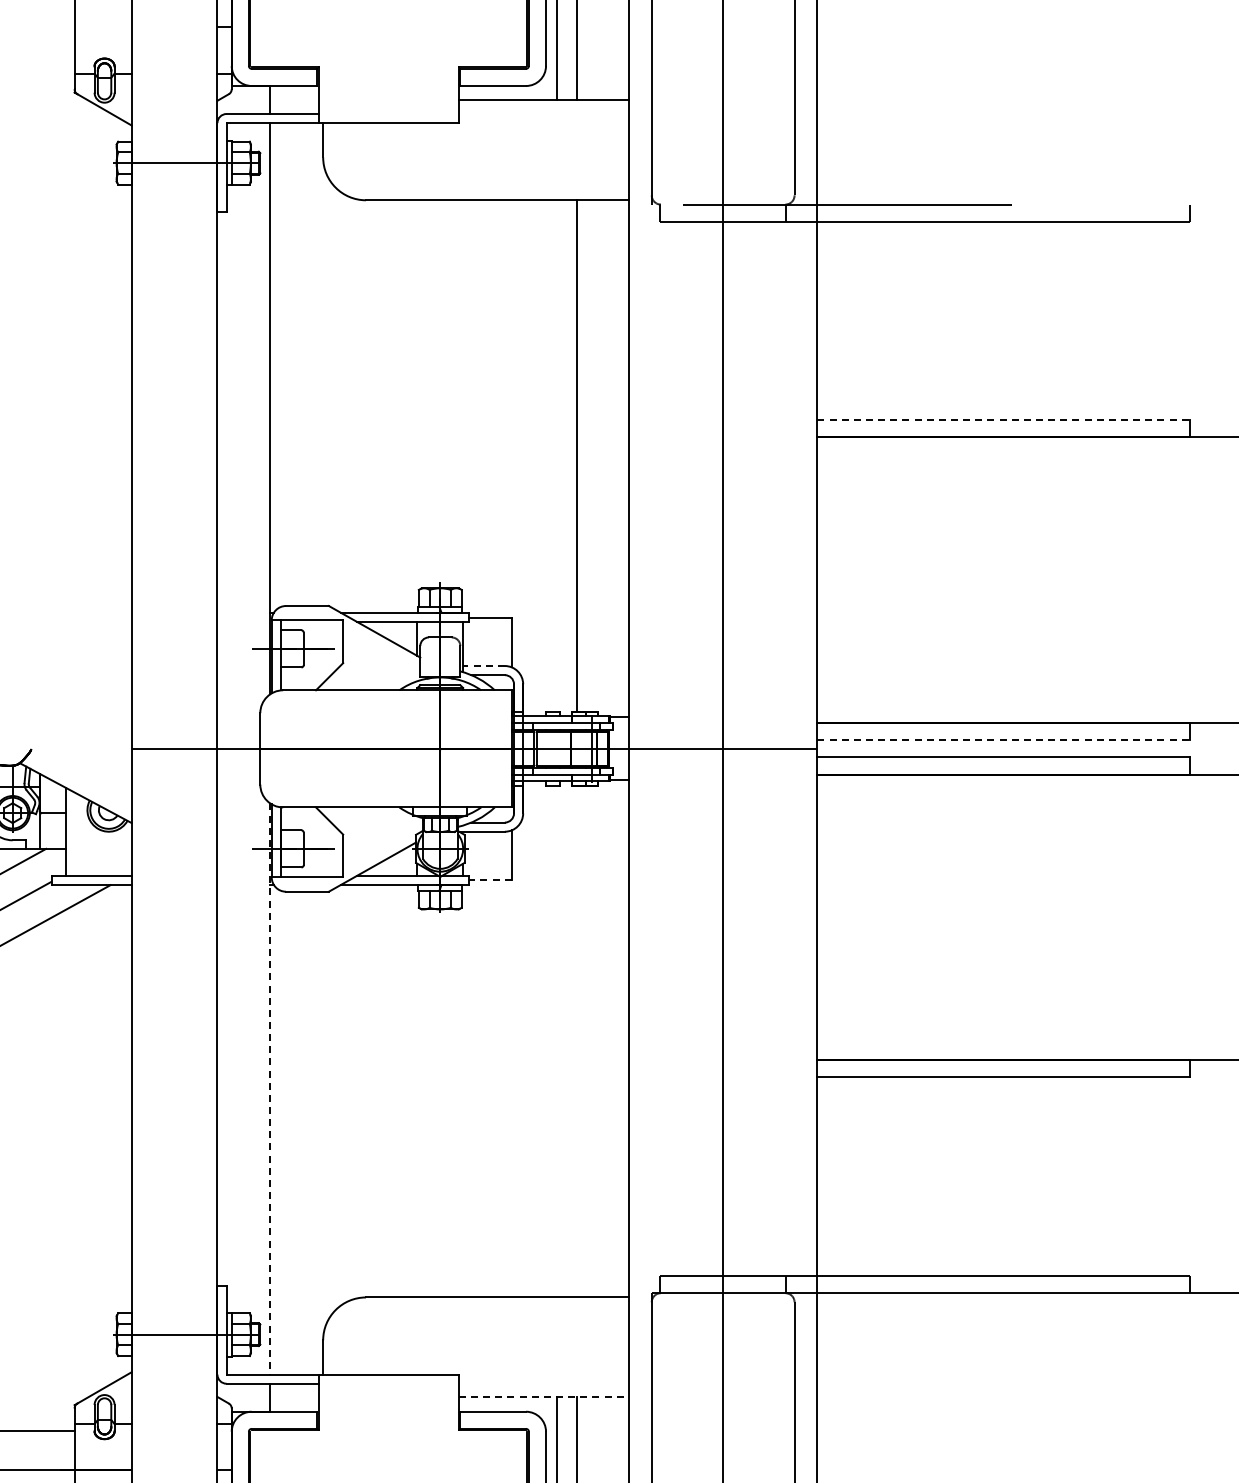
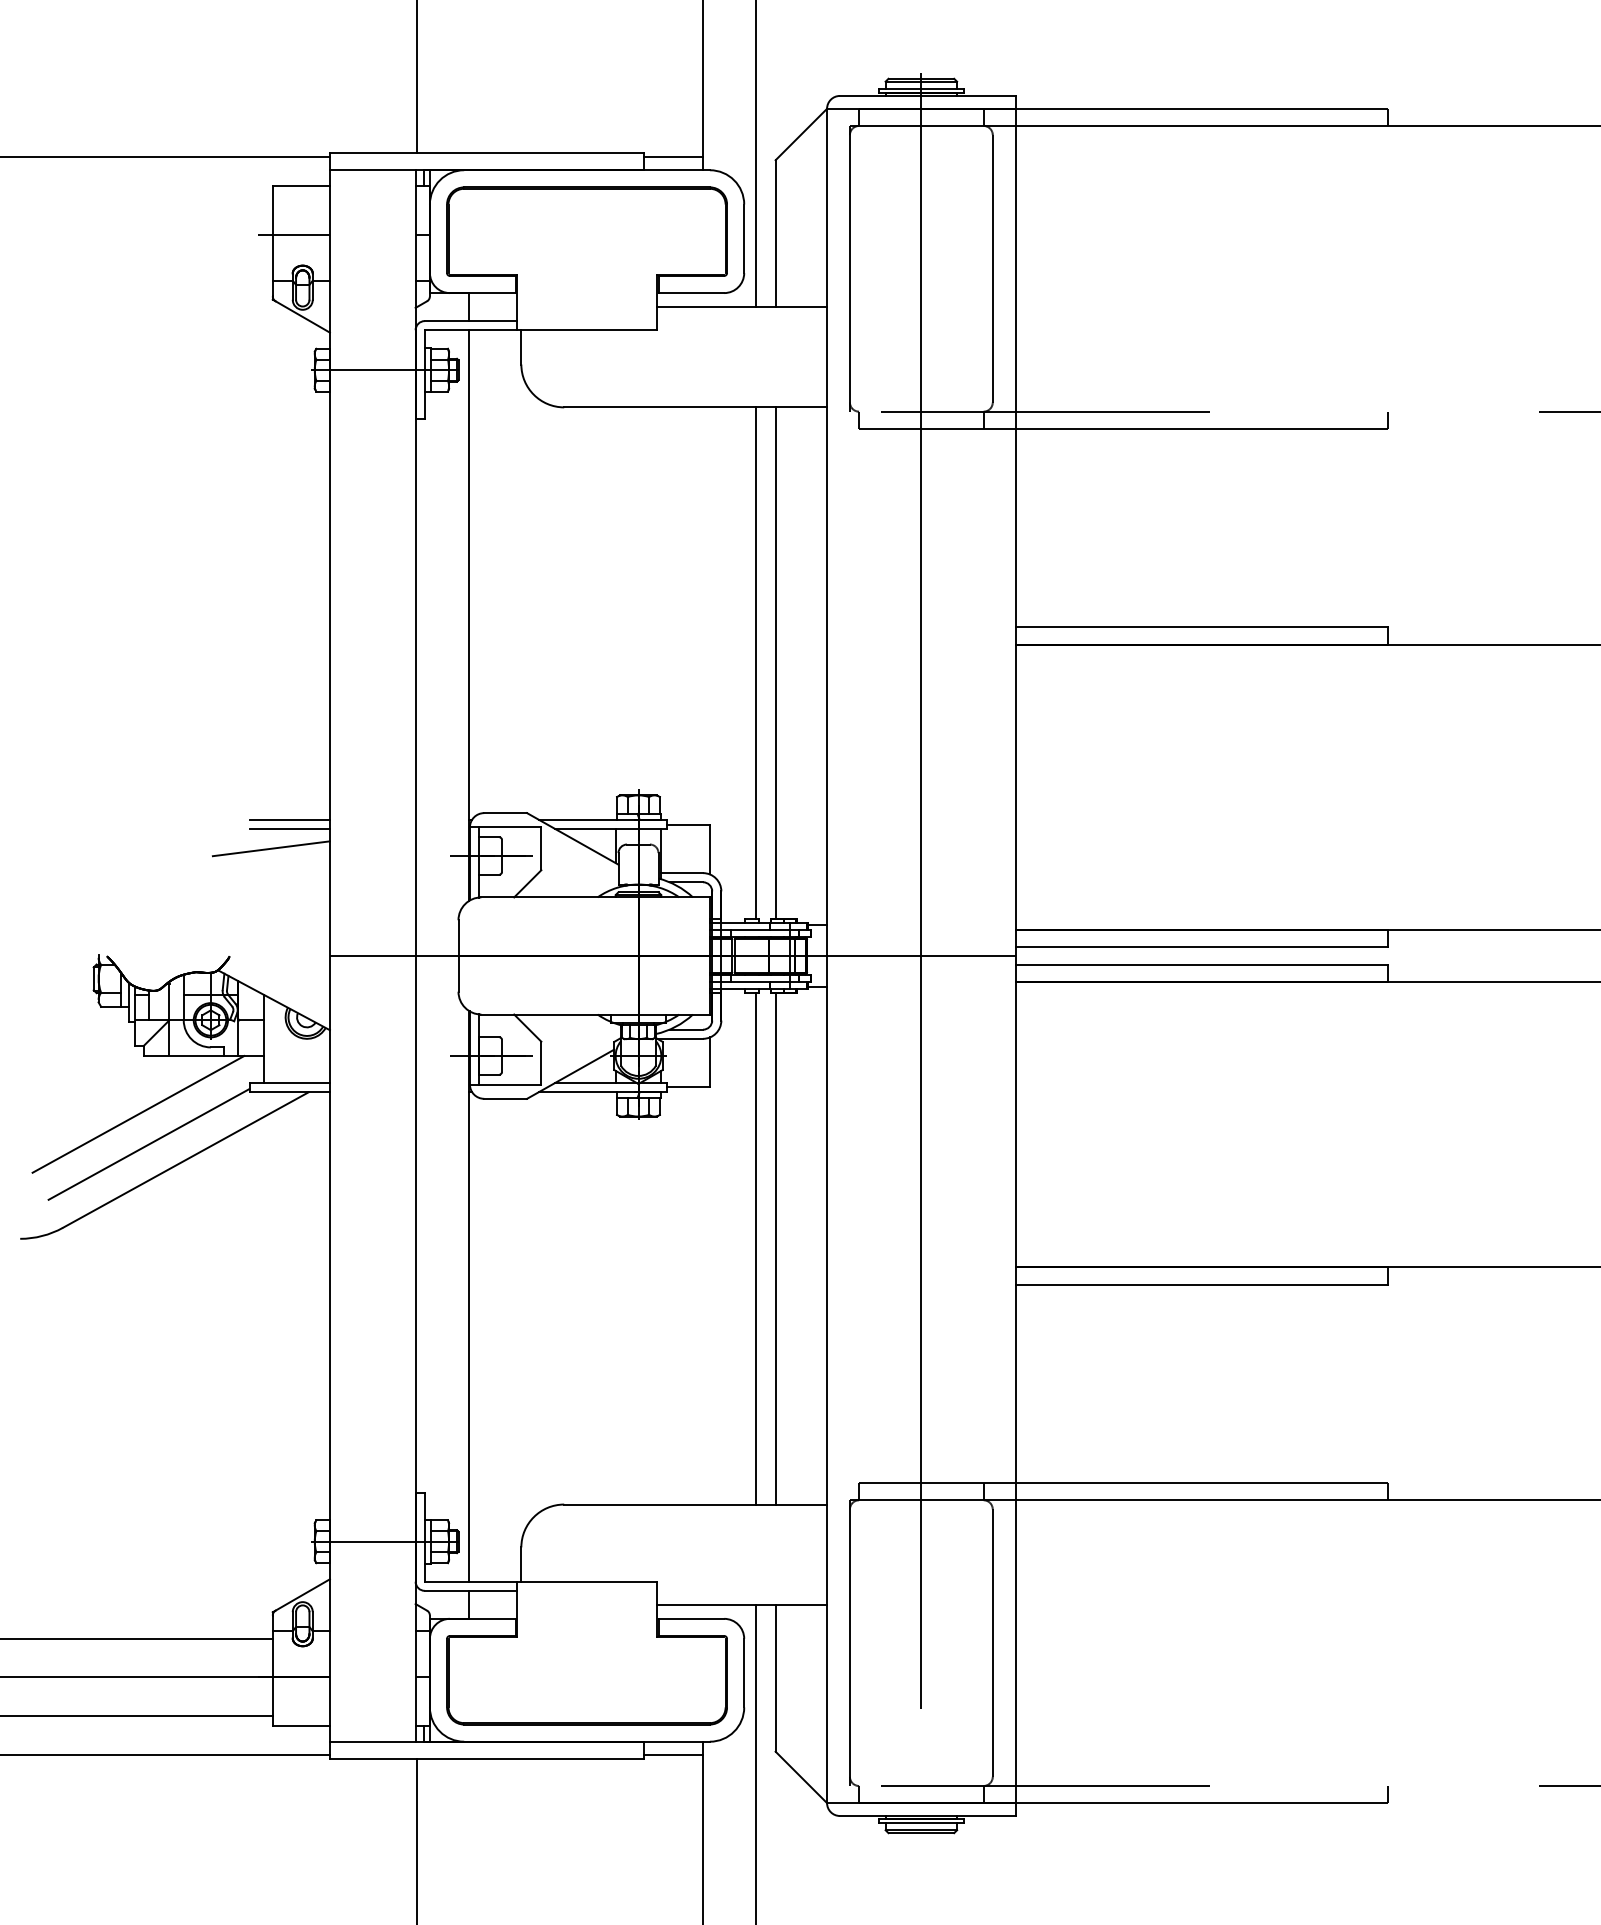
line: (95, 27) -> (293, 234), added
line: (1004, 420) -> (1202, 627), dashed -> solid
line: (557, 456) -> (755, 663), added
line: (91, 612) -> (289, 819), added
line: (91, 621) -> (289, 828), added
line: (72, 641) -> (270, 848), added
line: (484, 666) -> (682, 873), dashed -> solid
line: (1004, 740) -> (1202, 947), dashed -> solid
line: (490, 879) -> (688, 1086), dashed -> solid
line: (557, 1041) -> (755, 1248), added
line: (577, 1041) -> (775, 1248), added
line: (270, 1089) -> (468, 1296), dashed -> solid
line: (544, 1397) -> (742, 1604), dashed -> solid

